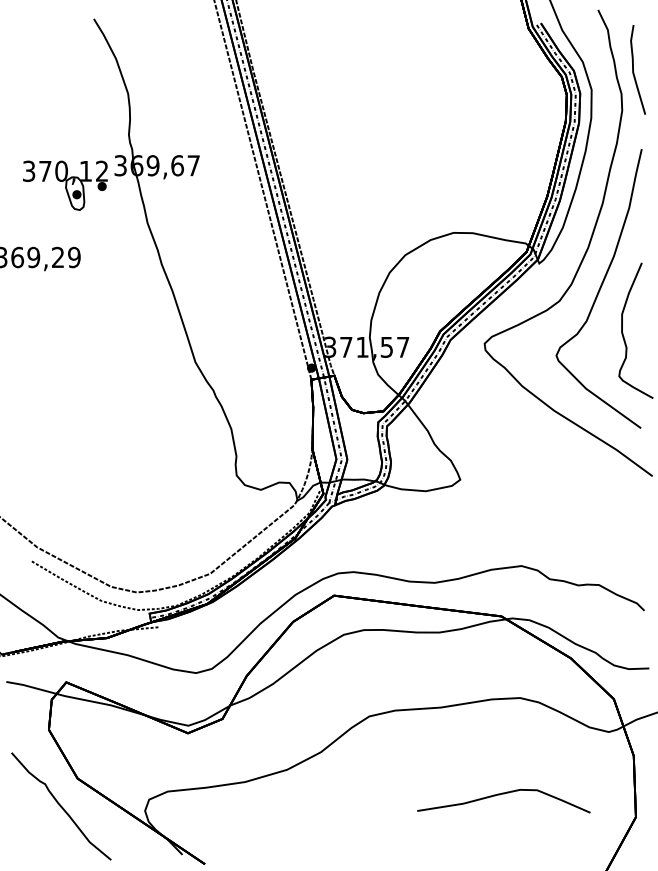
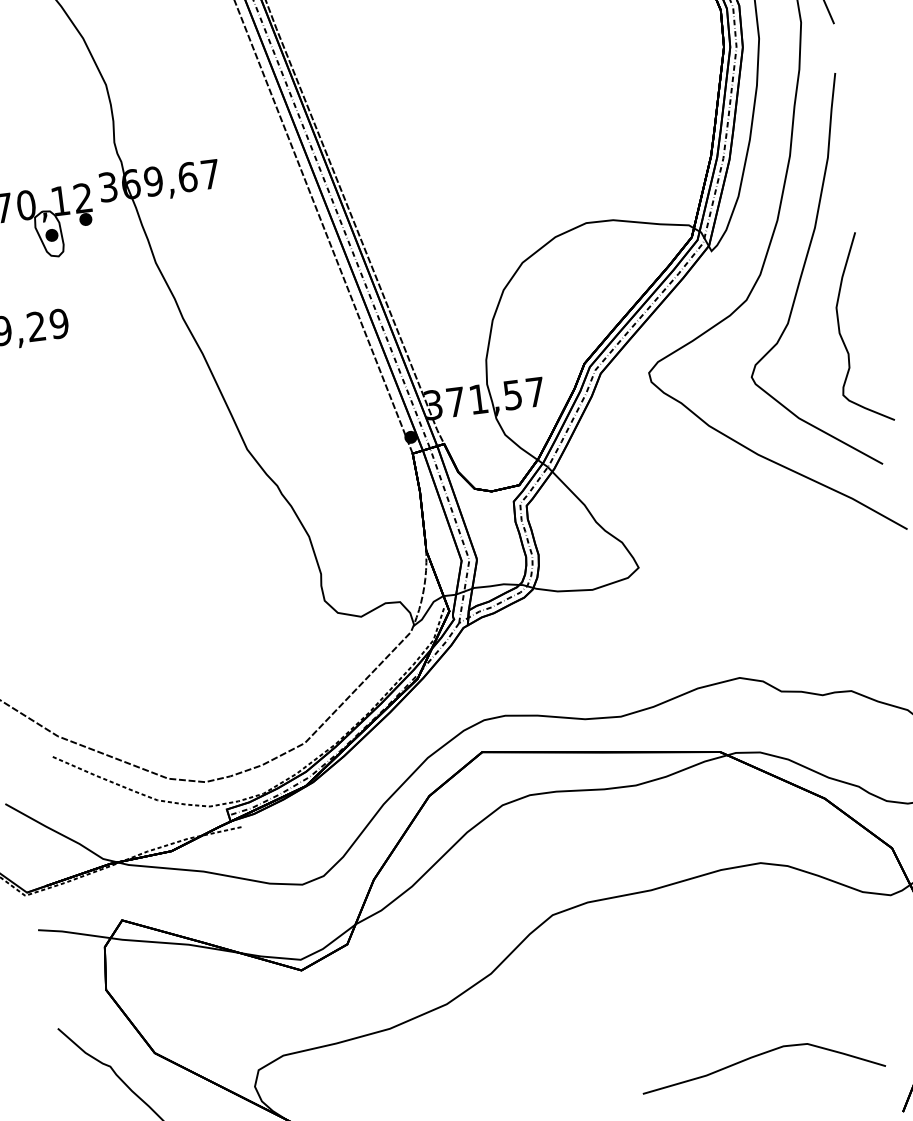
curve: (503, 794) -> (760, 1055), moved

